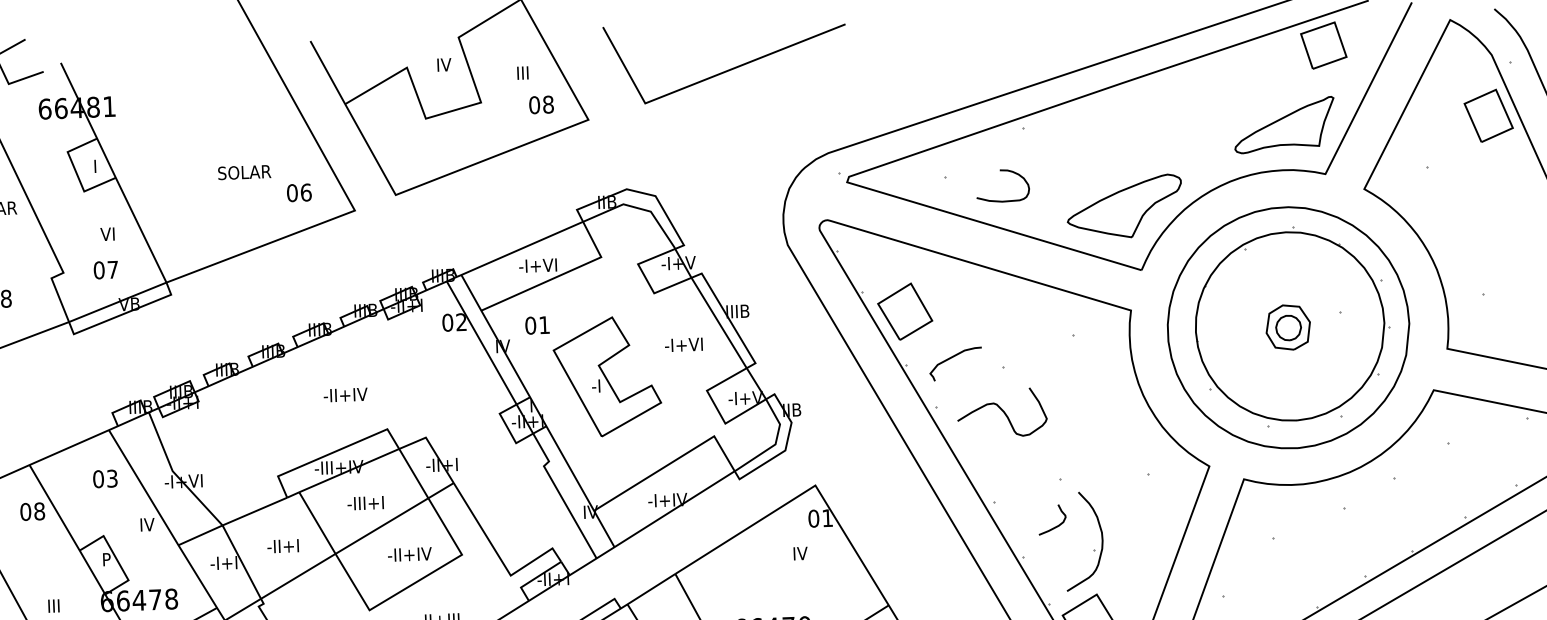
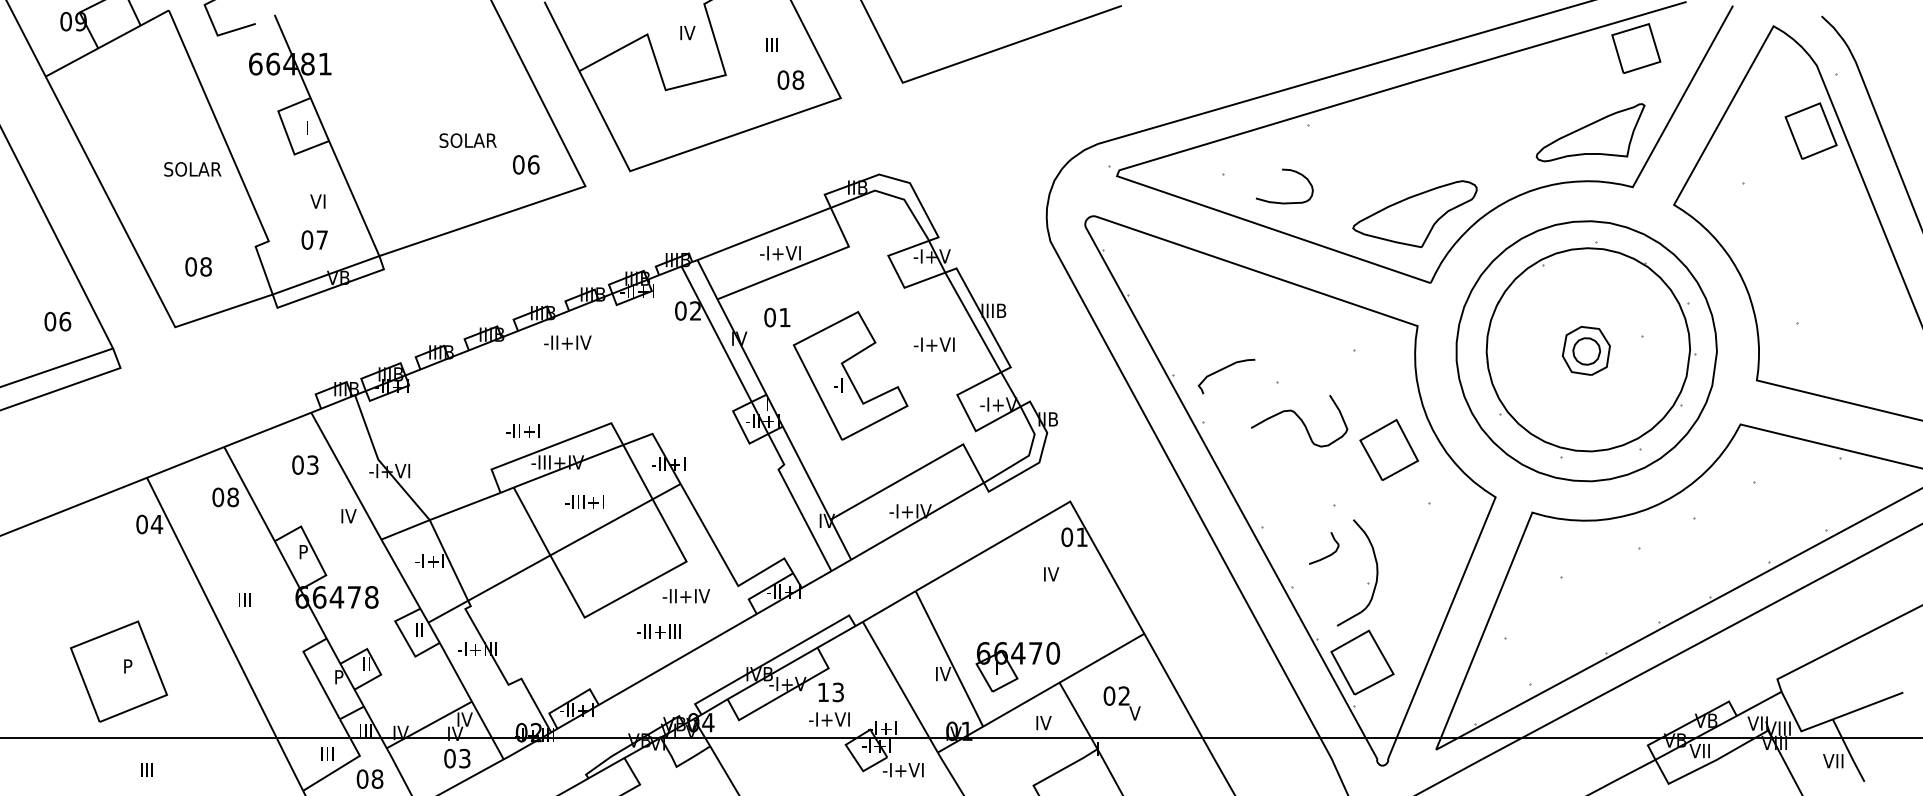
part: (904, 311) -> (1388, 449), moved
text: (345, 394) -> (567, 342), moved
curve: (1003, 412) -> (1300, 420), moved
text: (282, 545) -> (522, 430), moved
text: (409, 554) -> (686, 596), moved

